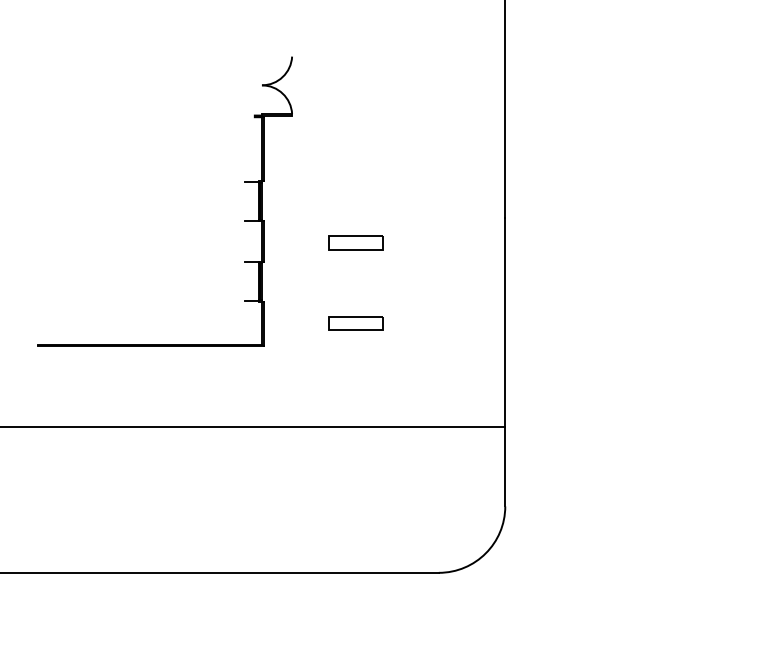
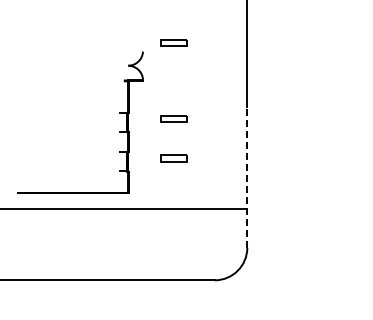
part: (354, 86) -> (173, 42), added
part: (244, 182) -> (119, 113), moved
line: (505, 362) -> (247, 177), solid -> dashed

